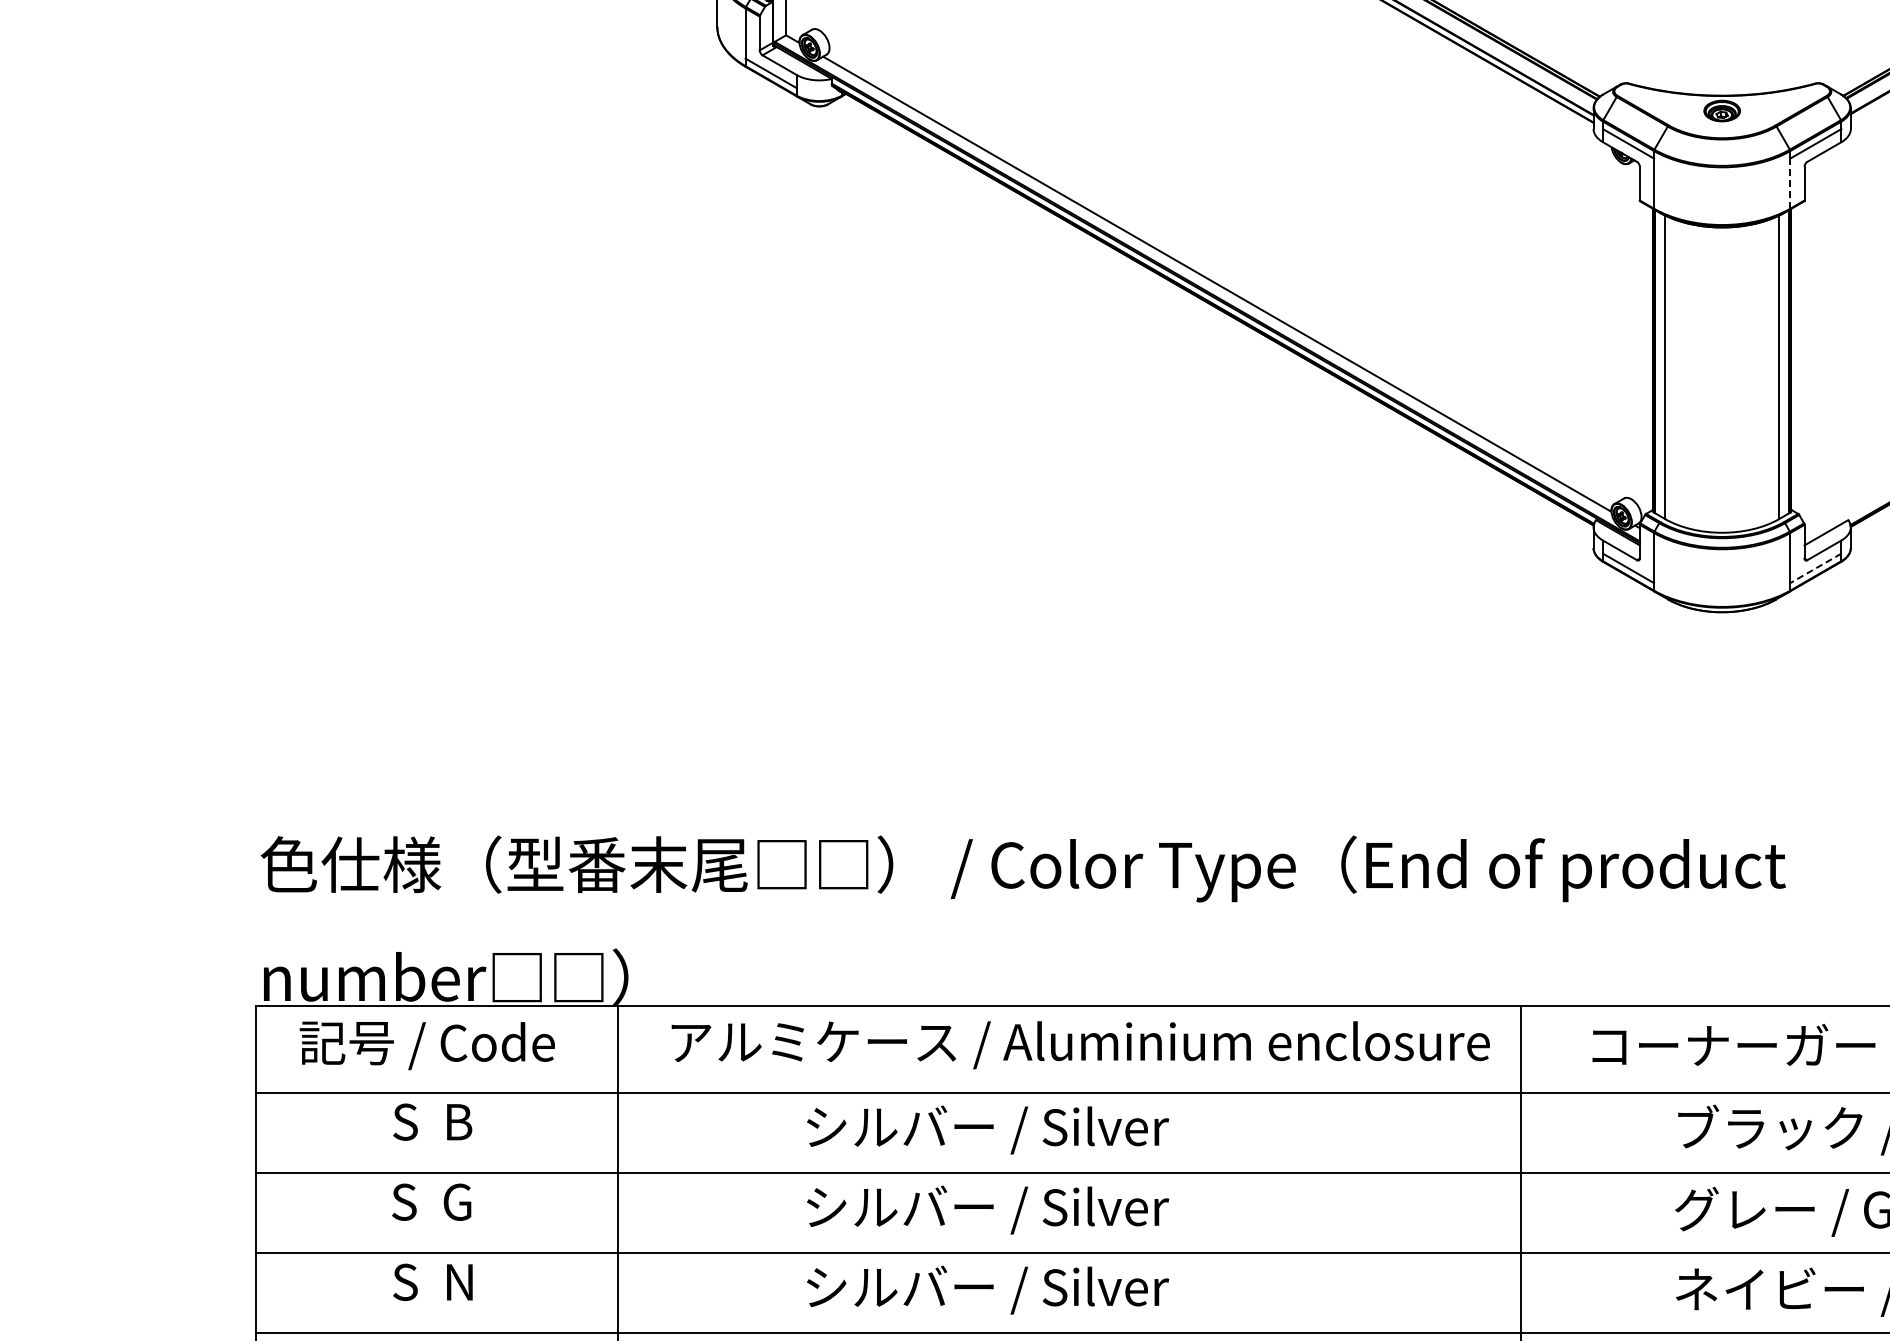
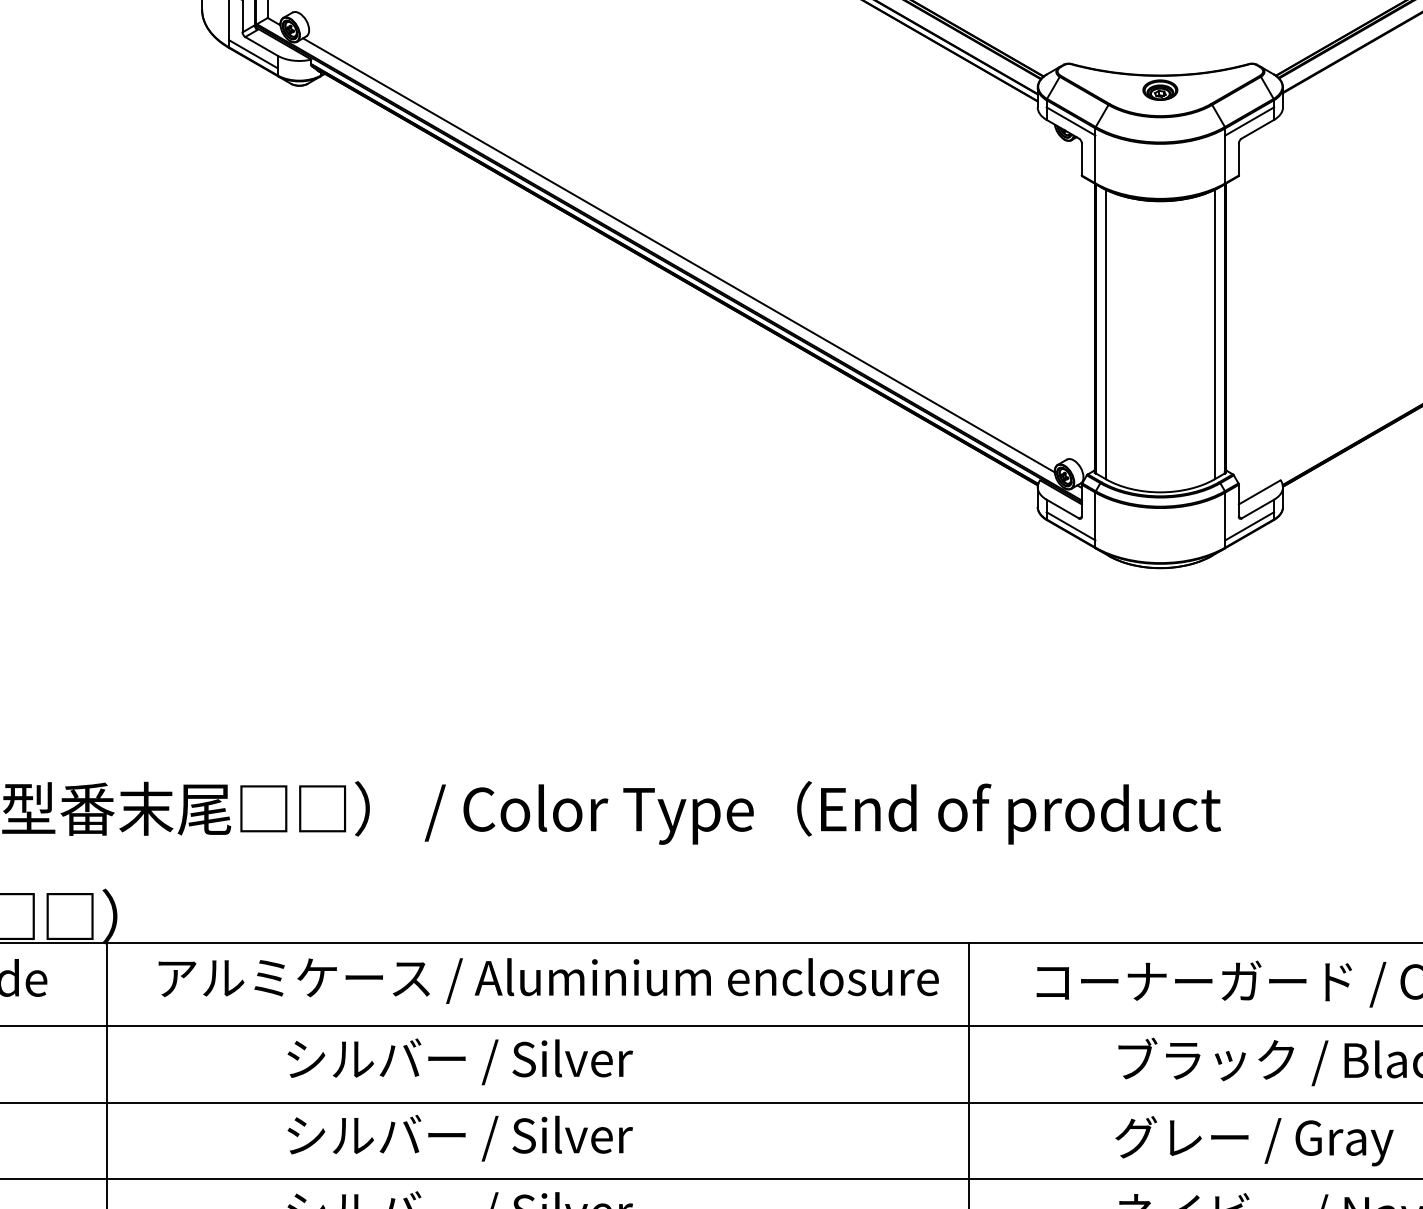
line: (1790, 183) -> (1225, 159), dashed -> solid
line: (1815, 568) -> (1249, 526), dashed -> solid

